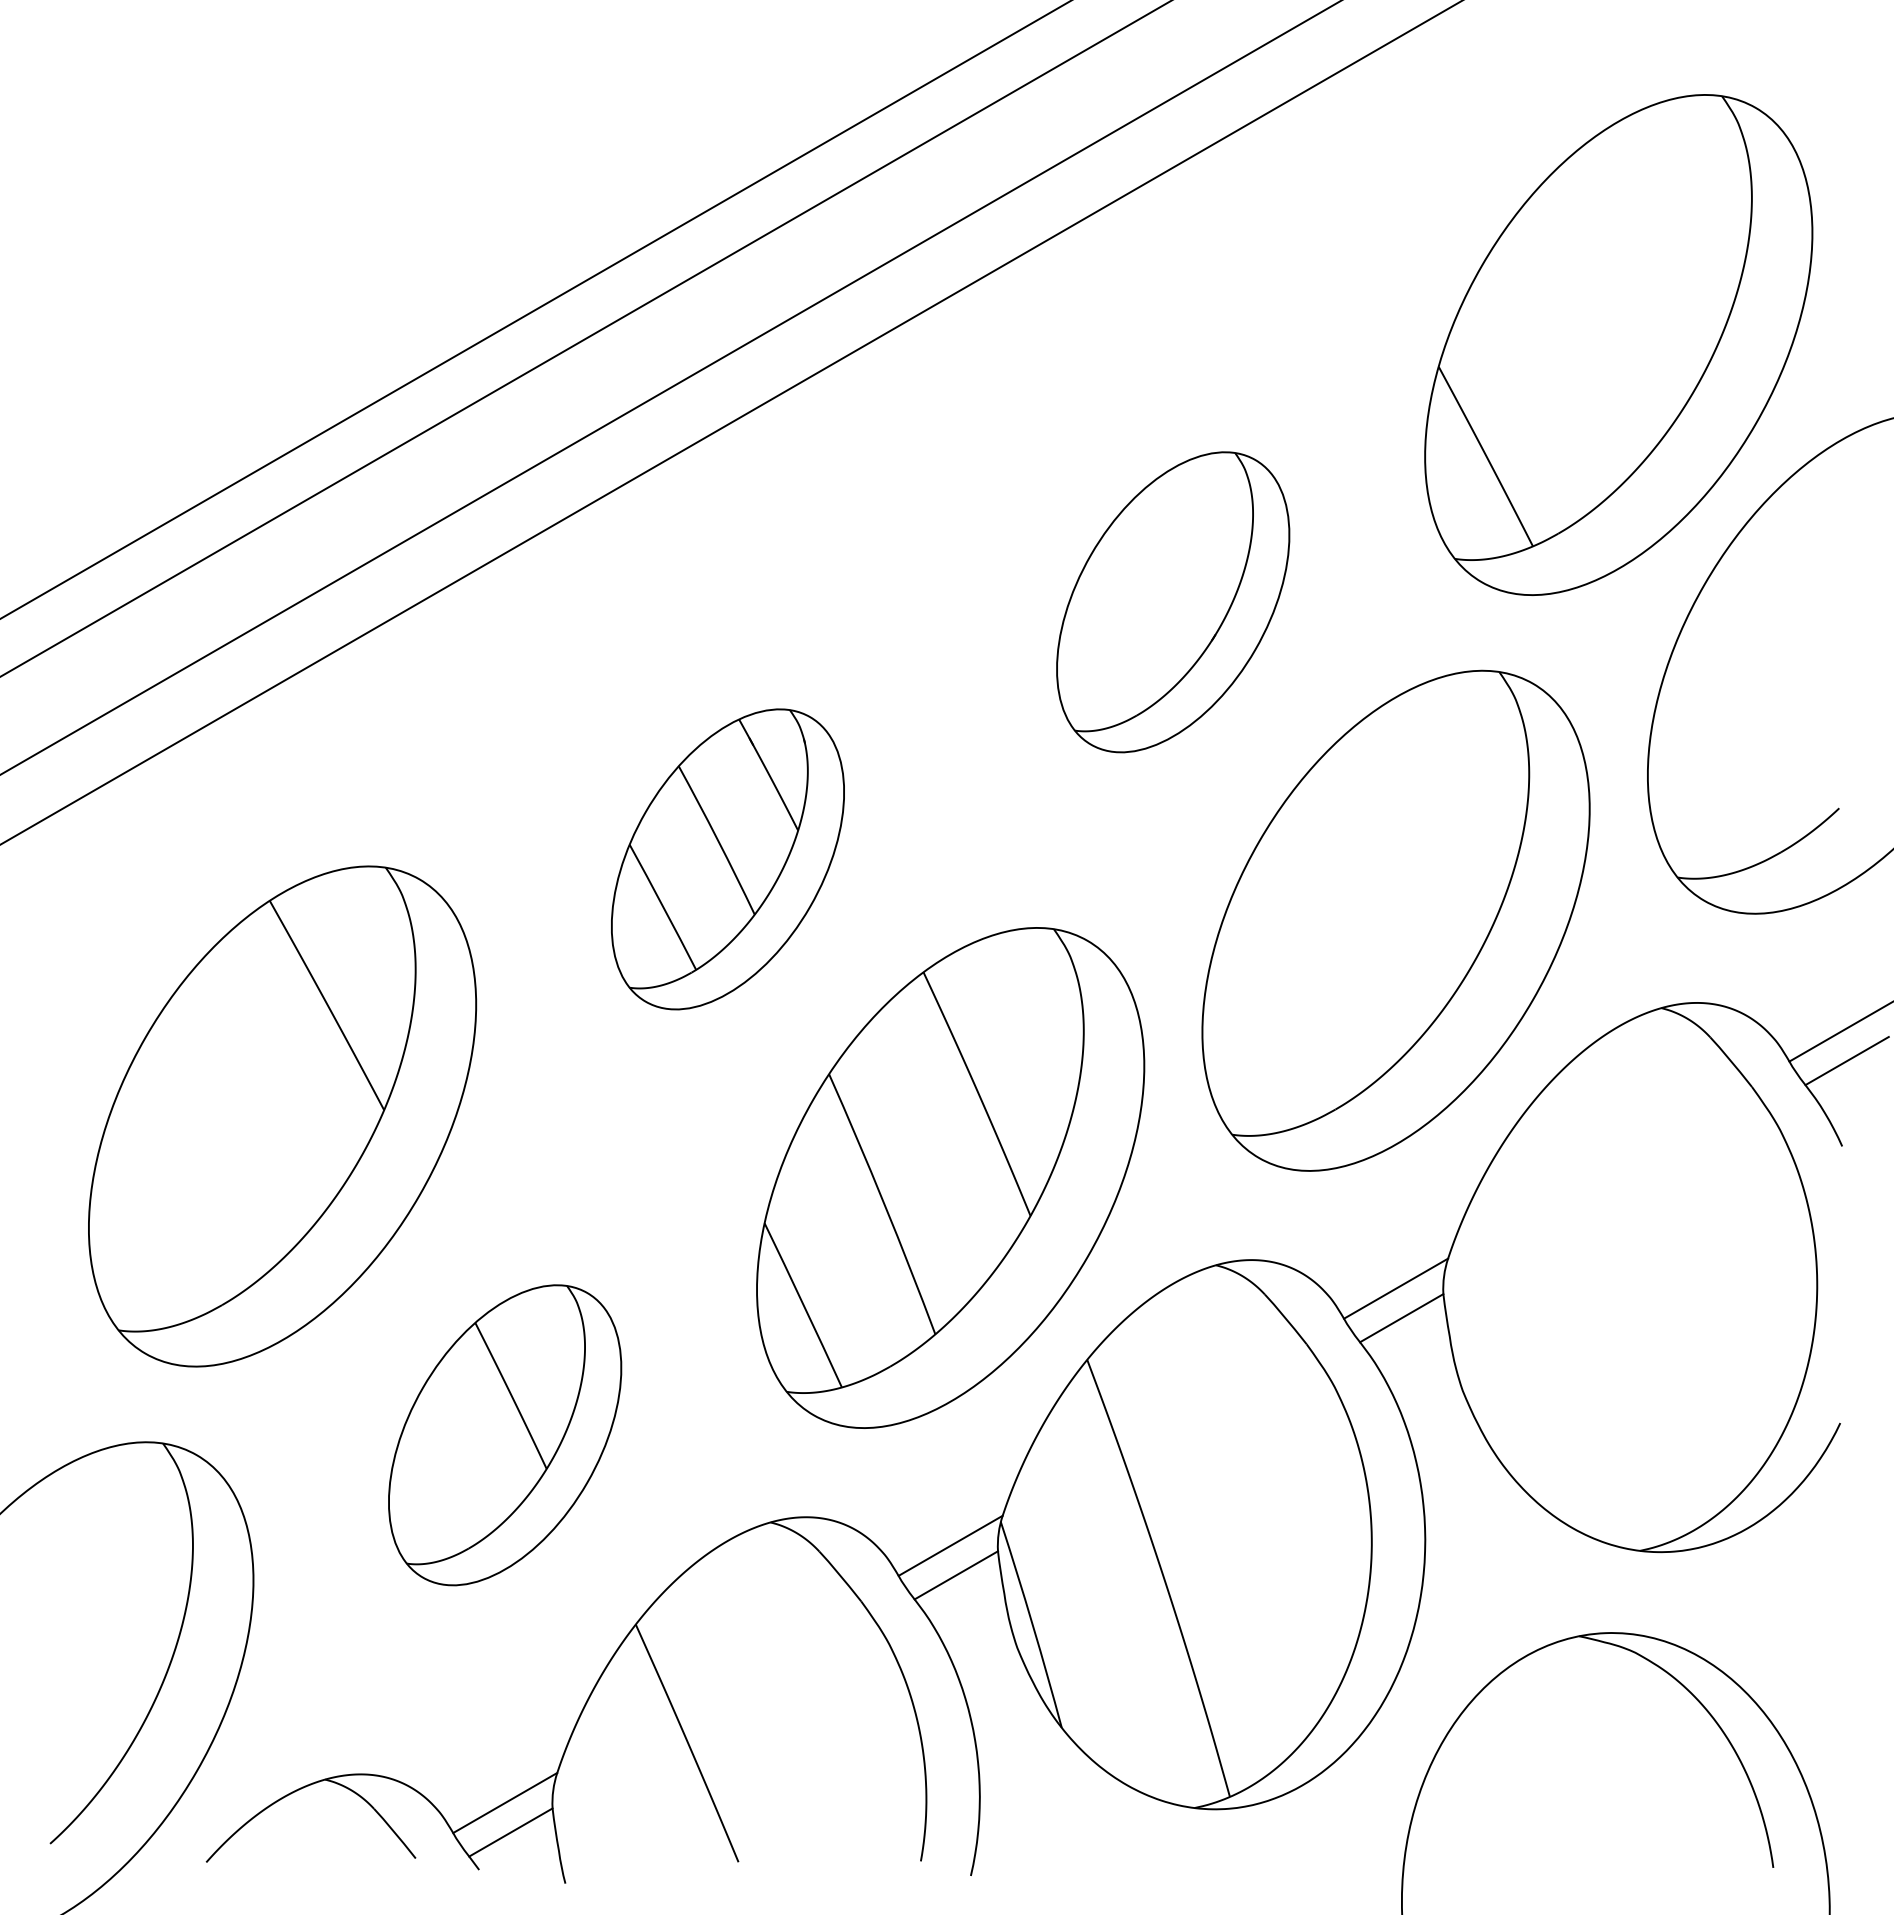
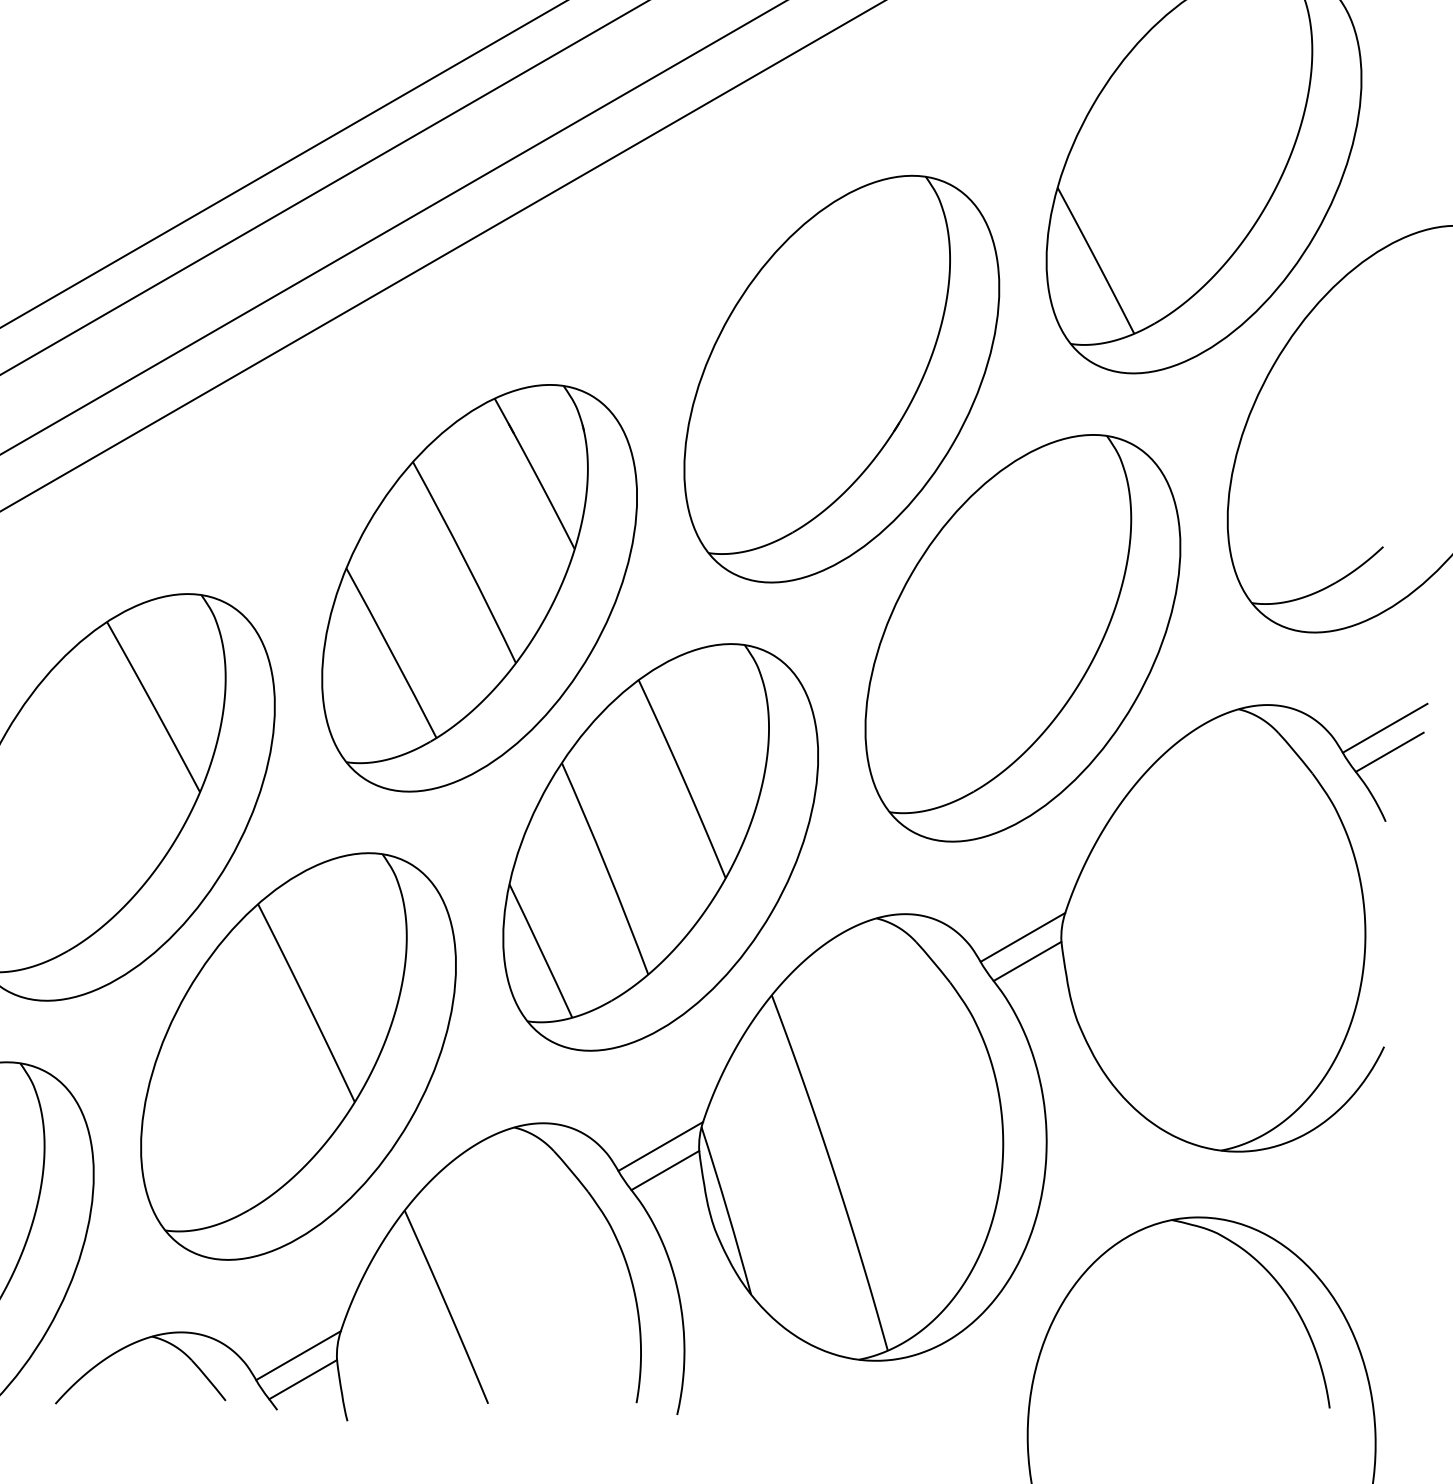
part: (1172, 602) -> (841, 379), size x1.67
part: (727, 859) -> (479, 588), size x1.67
part: (504, 1435) -> (297, 1056), size x1.67

